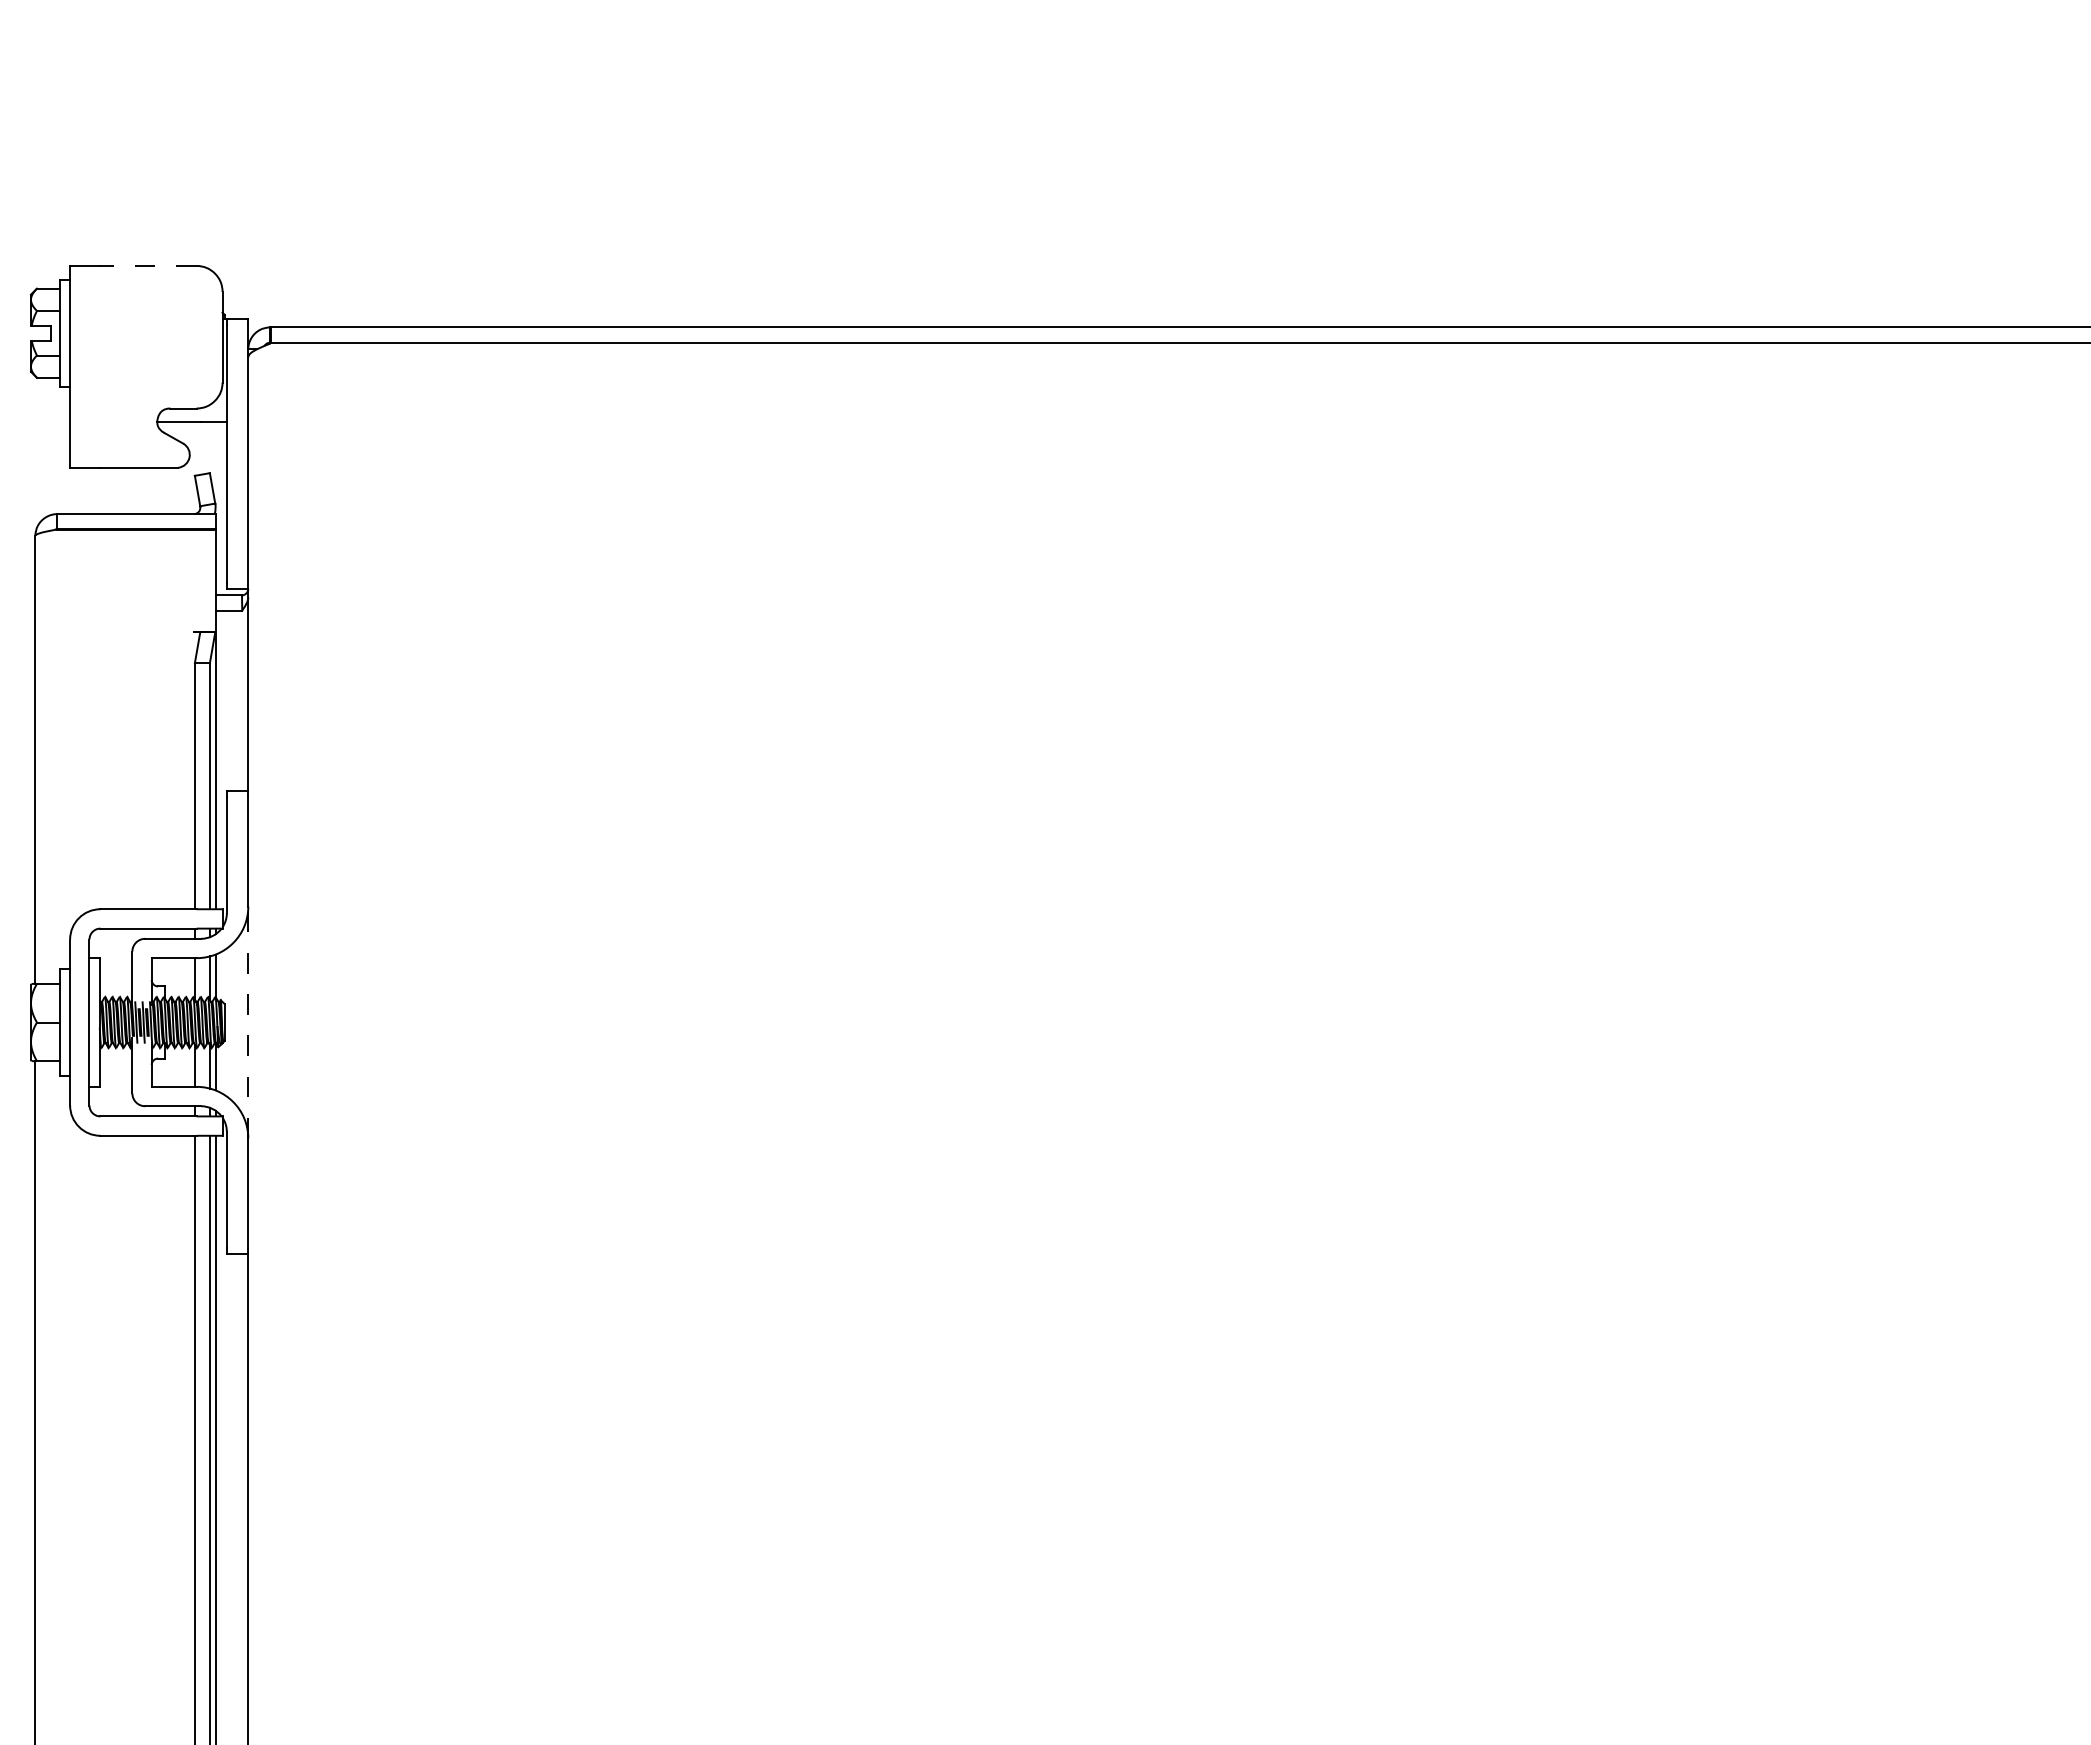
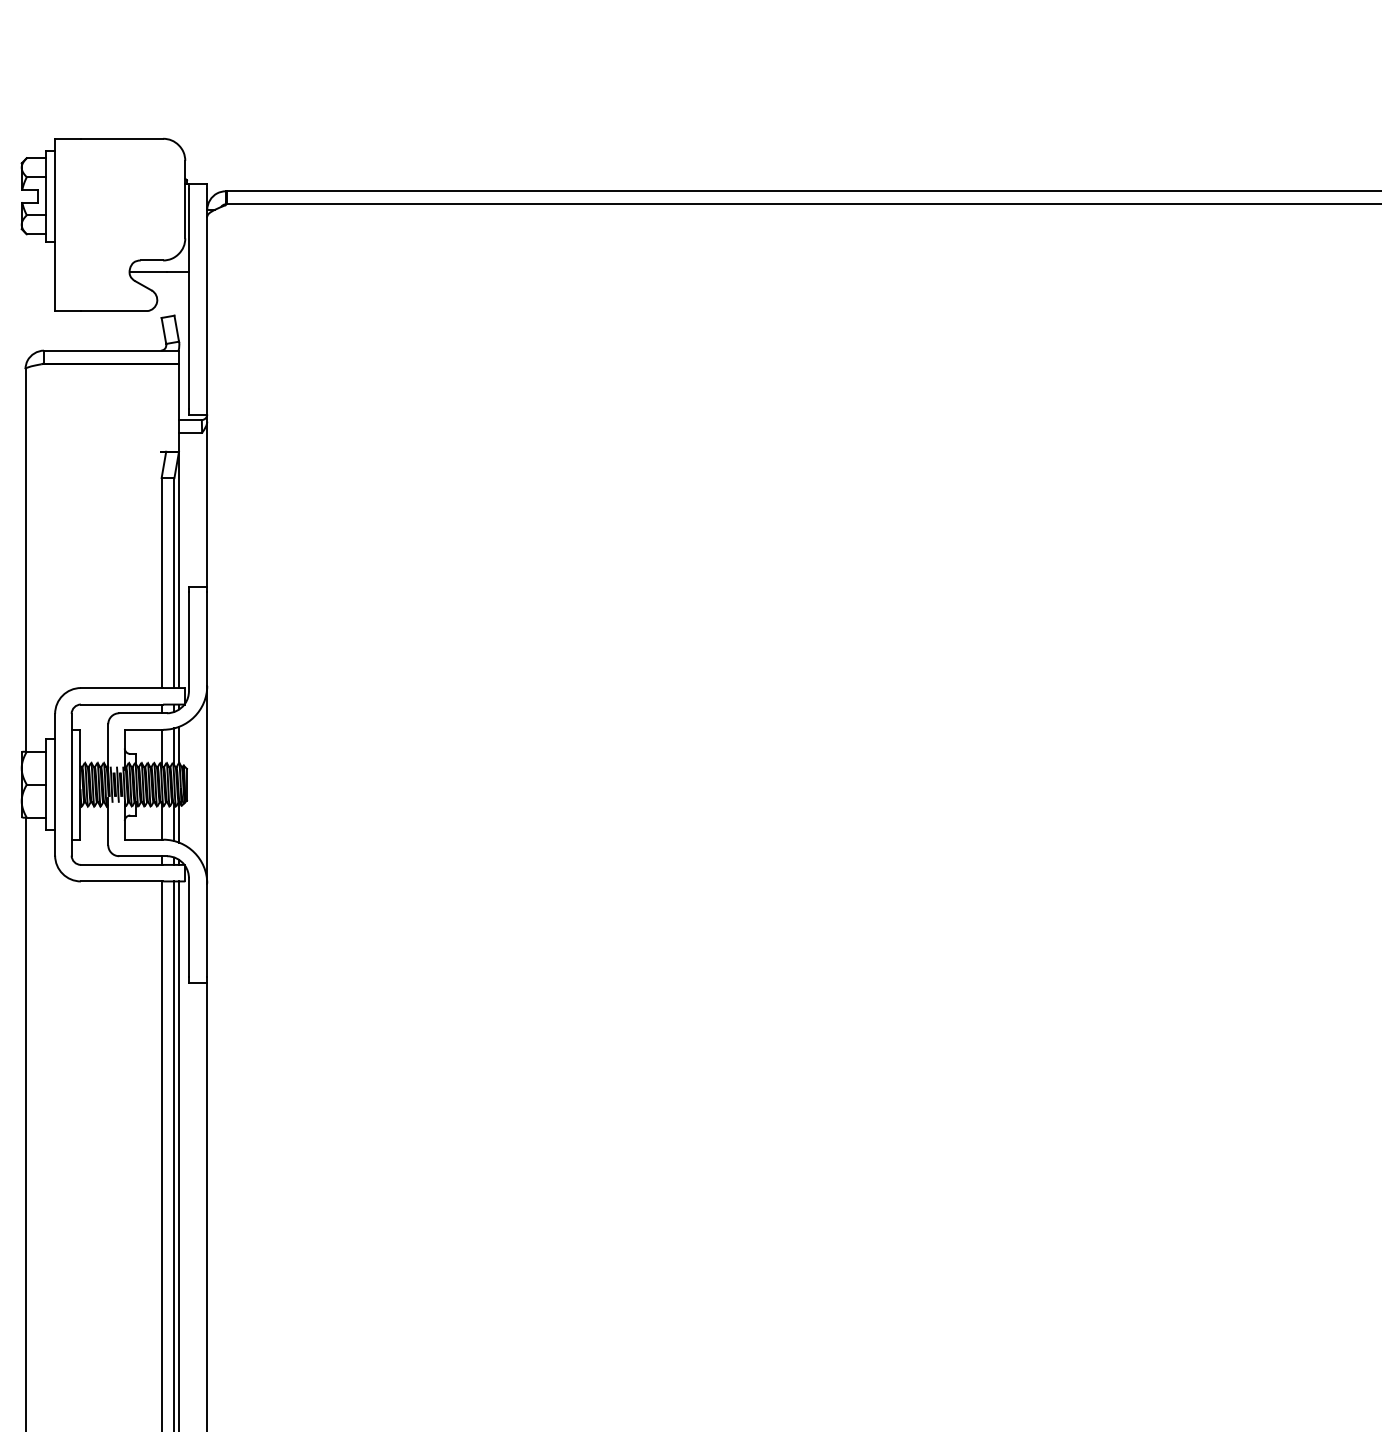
line: (148, 265) -> (122, 138), dashed -> solid
line: (248, 1022) -> (207, 784), dashed -> solid

